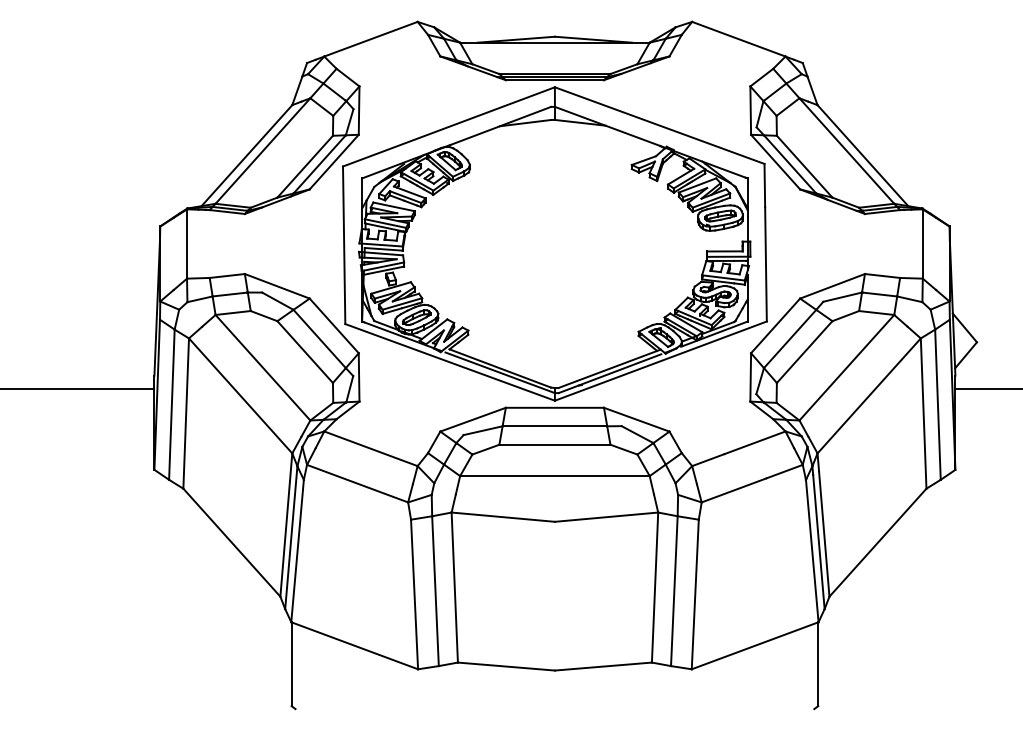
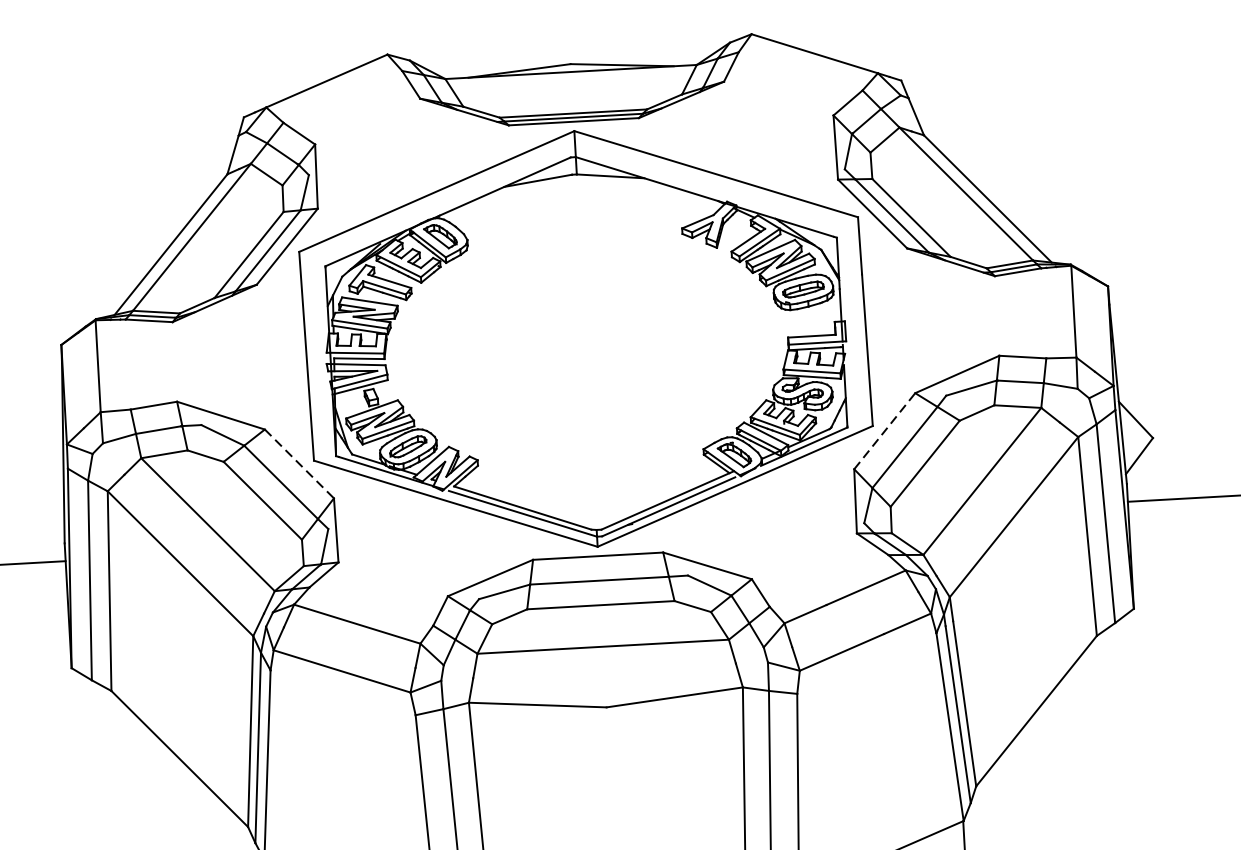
line: (334, 325) -> (299, 463), solid -> dashed
line: (775, 325) -> (884, 430), solid -> dashed

